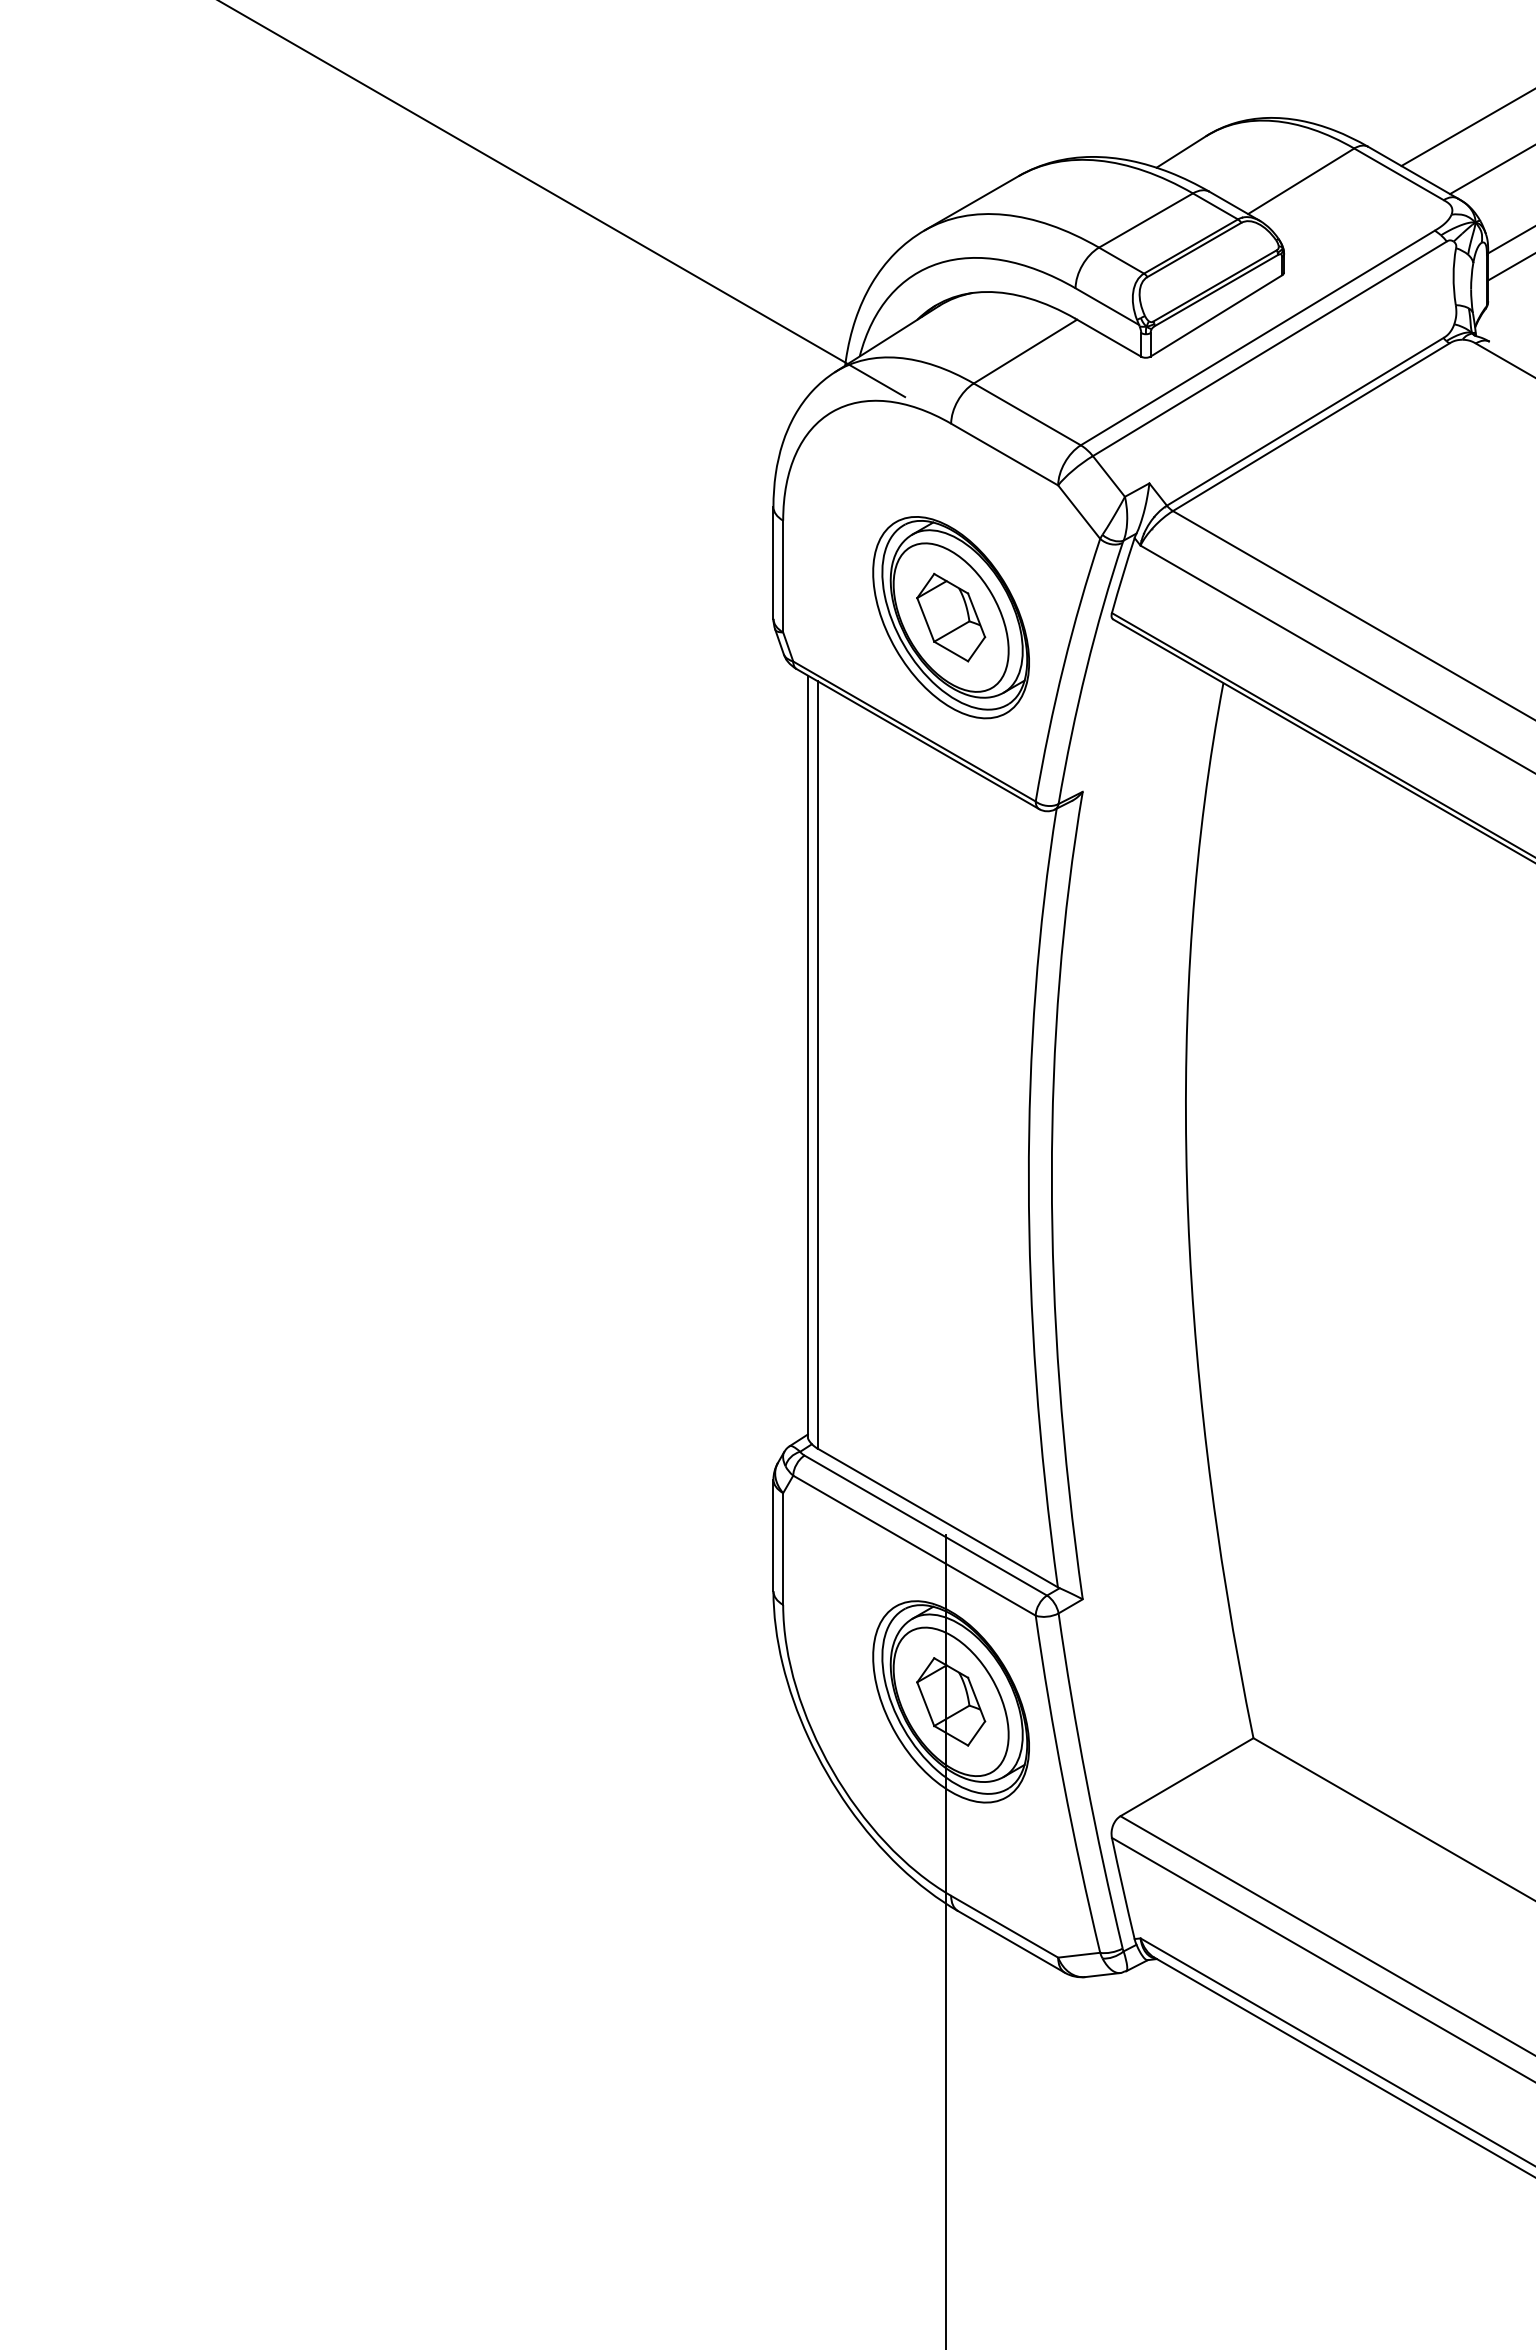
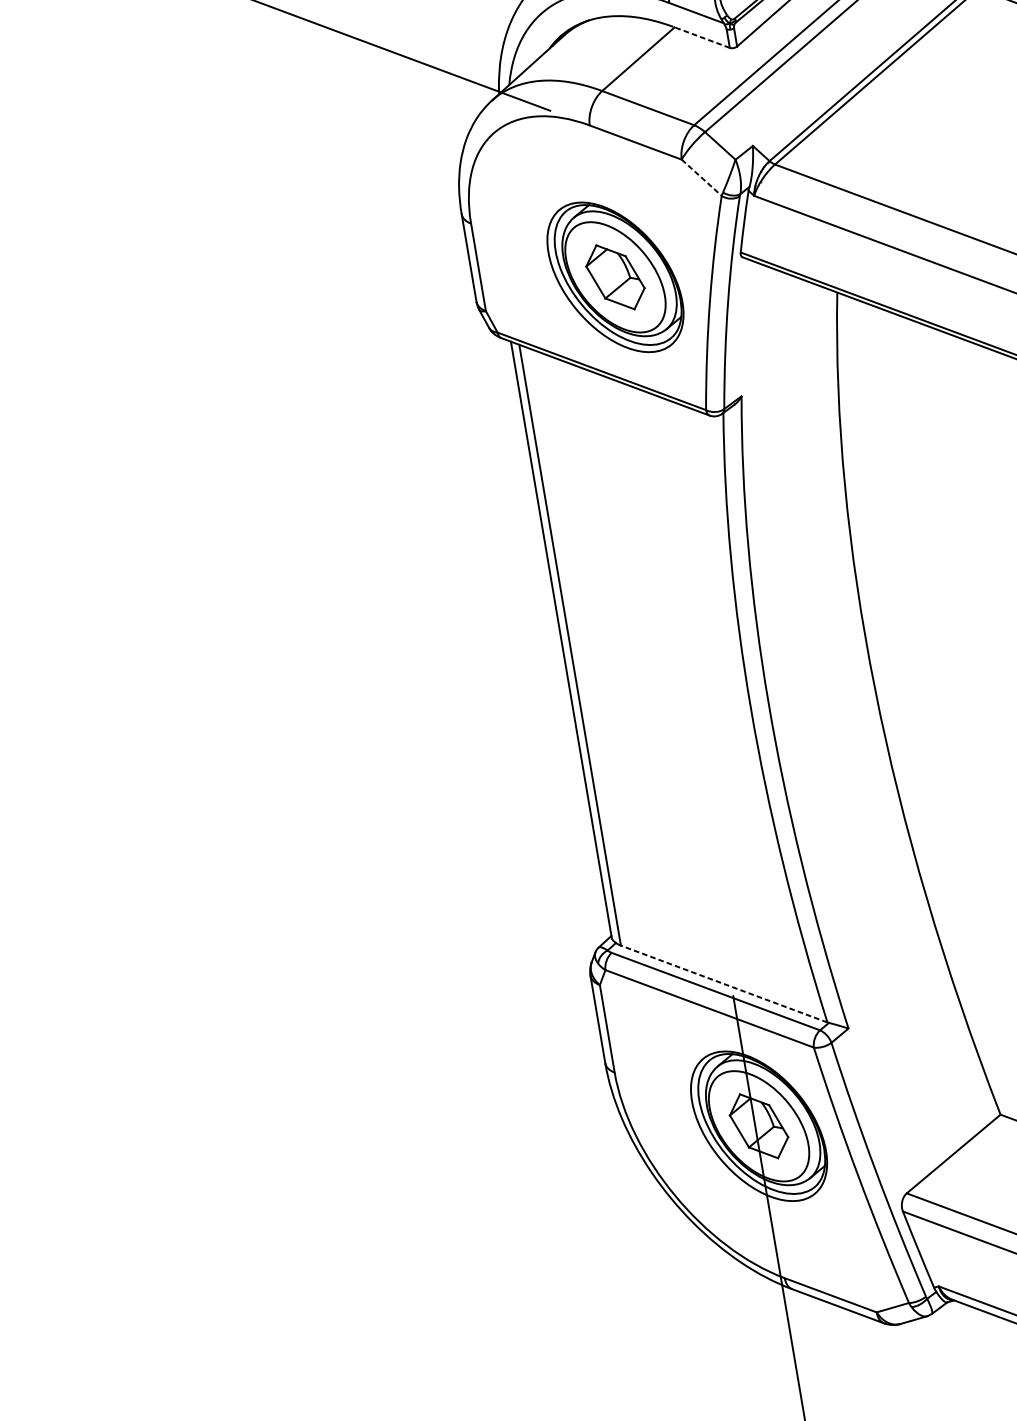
line: (1108, 337) -> (701, 37), solid -> dashed
line: (1079, 512) -> (702, 178), solid -> dashed
line: (937, 1517) -> (723, 983), solid -> dashed

